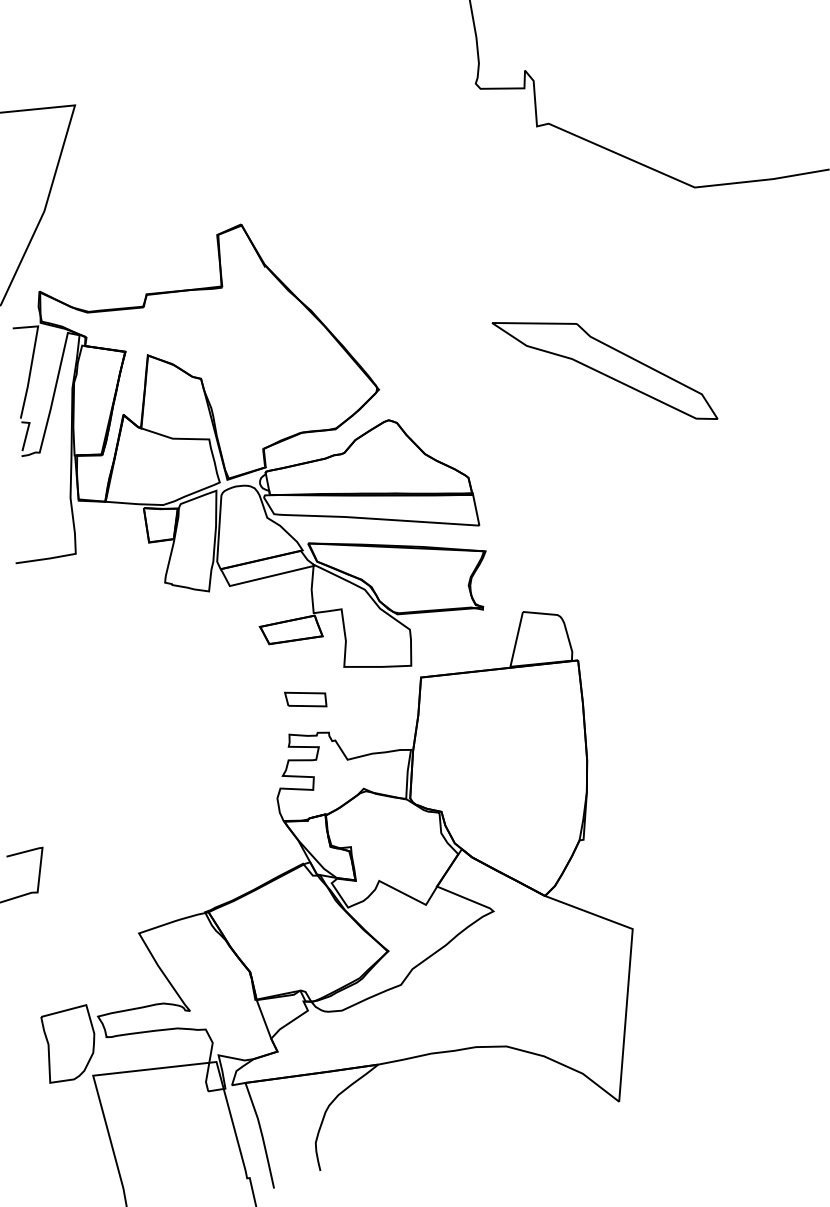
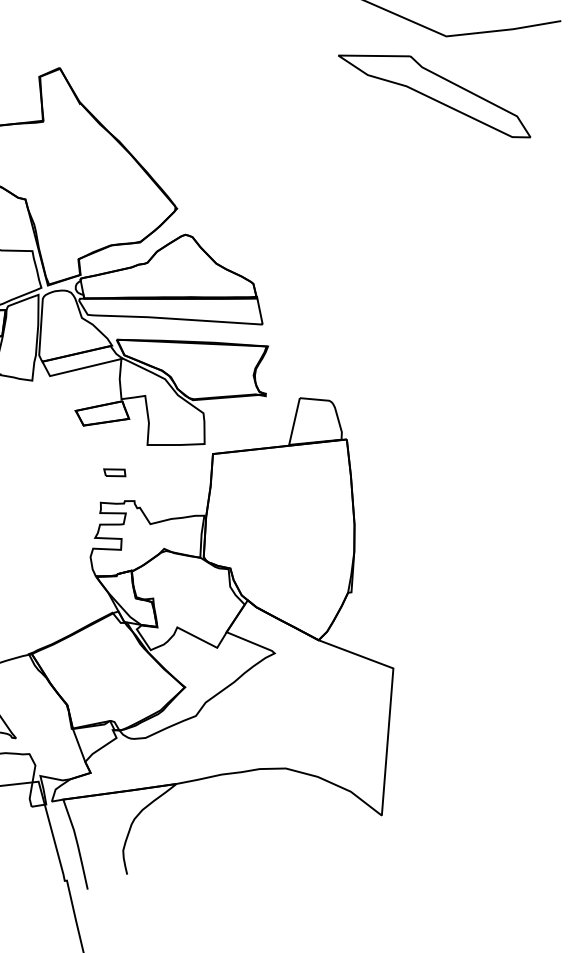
part: (604, 370) -> (434, 96), moved
part: (305, 699) -> (114, 472), size x0.6

